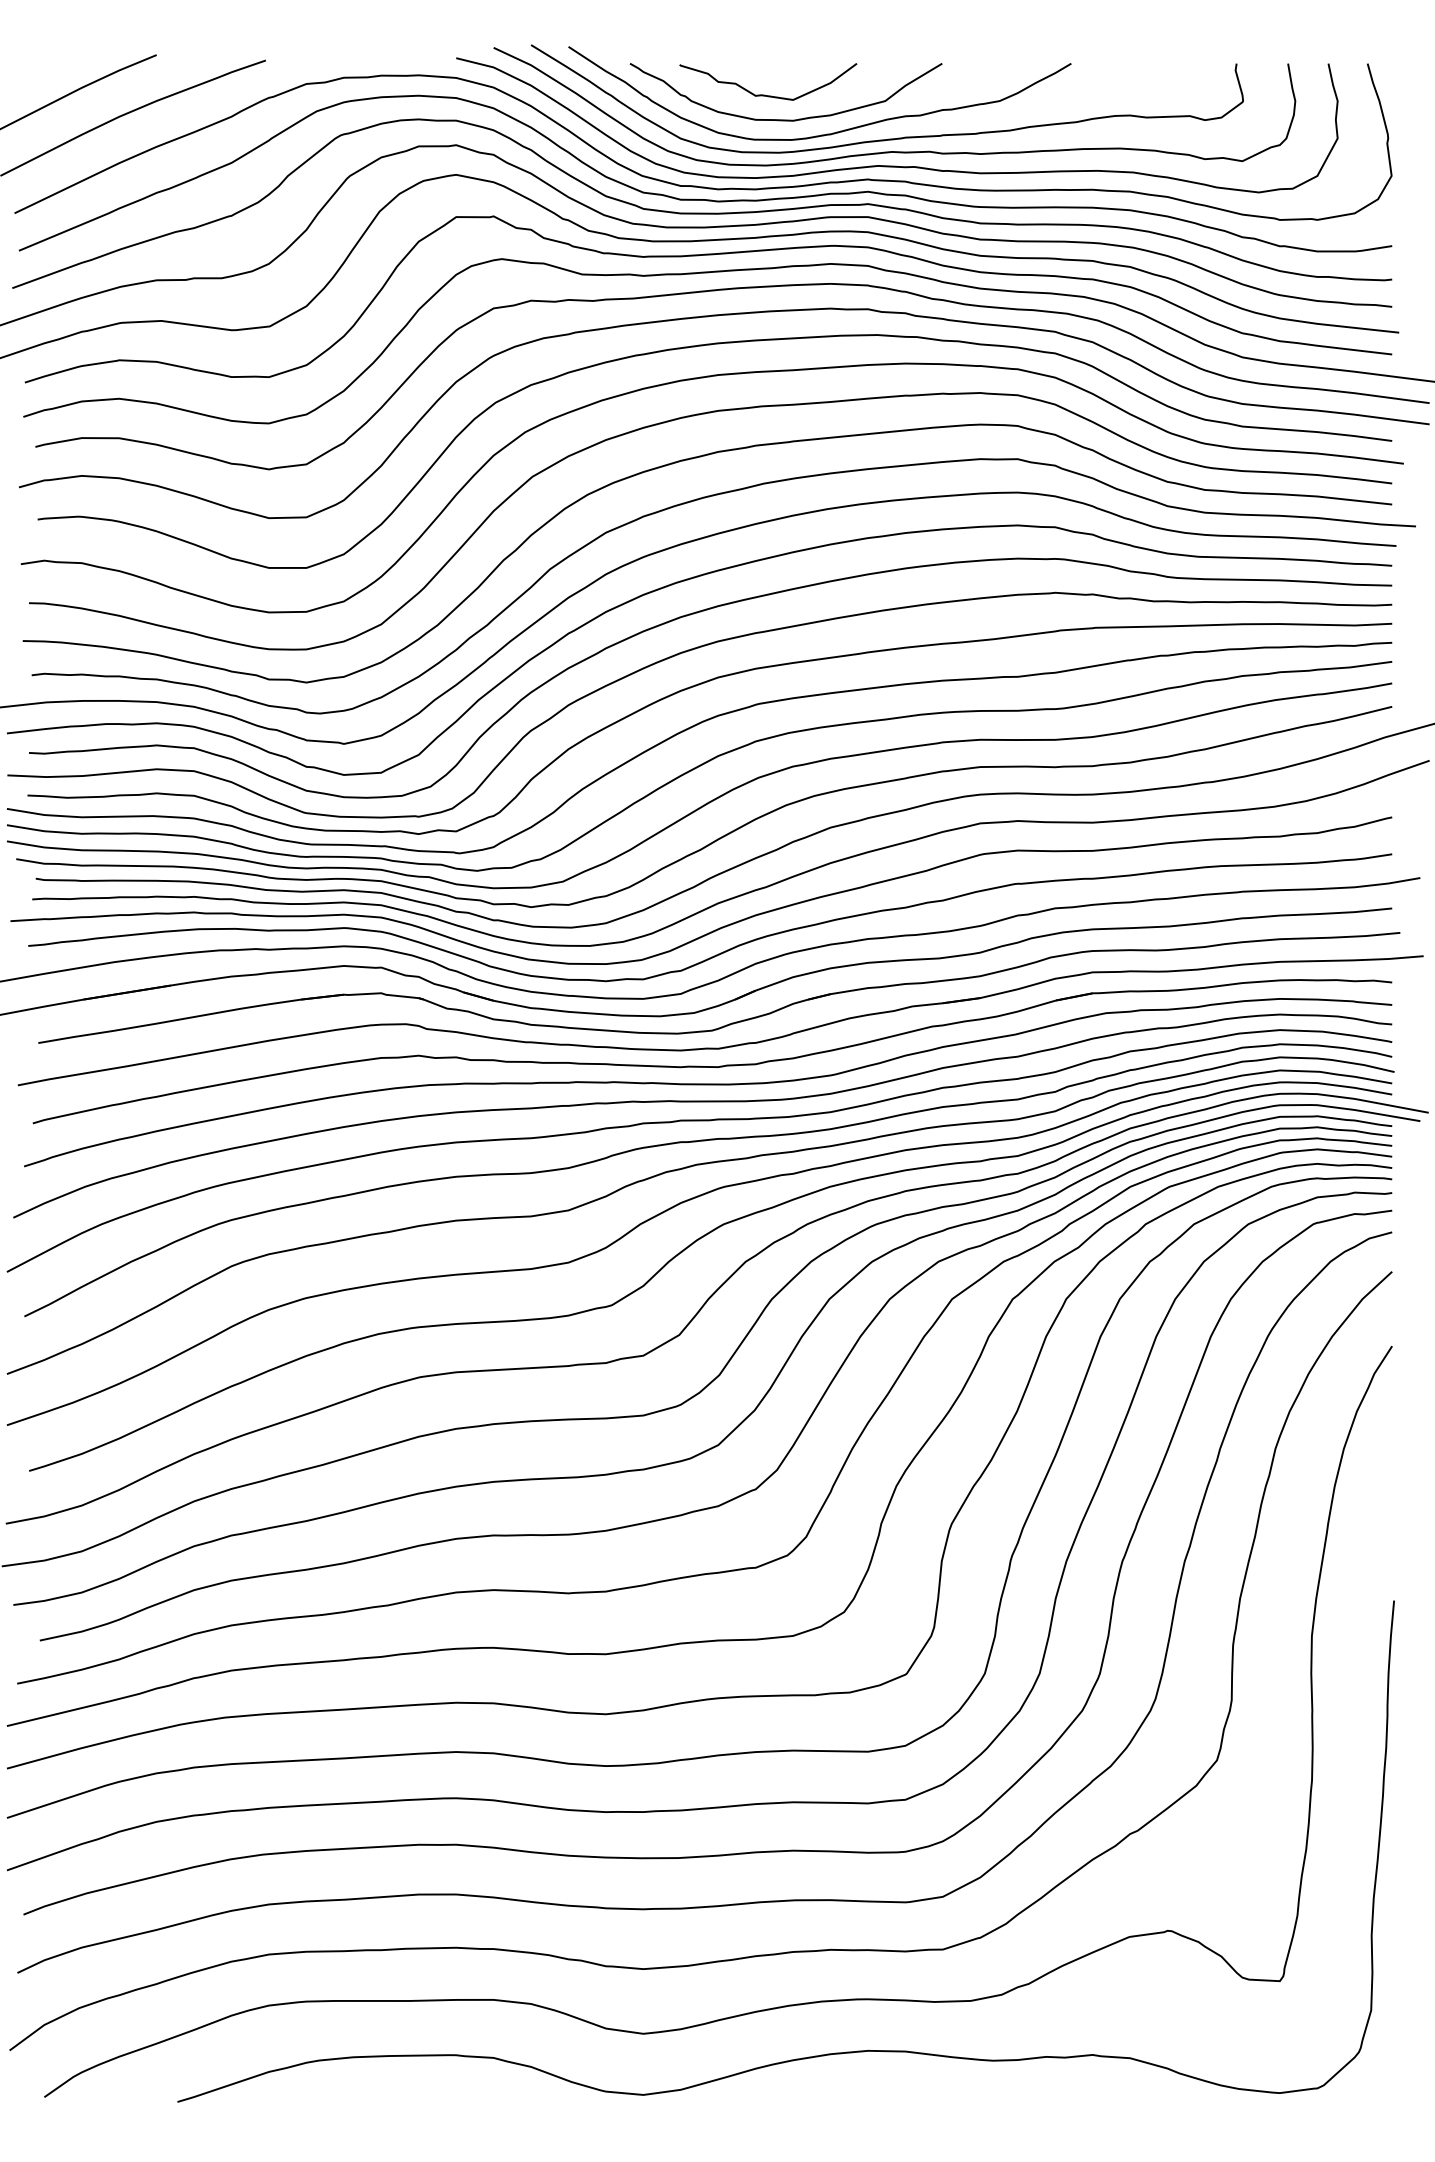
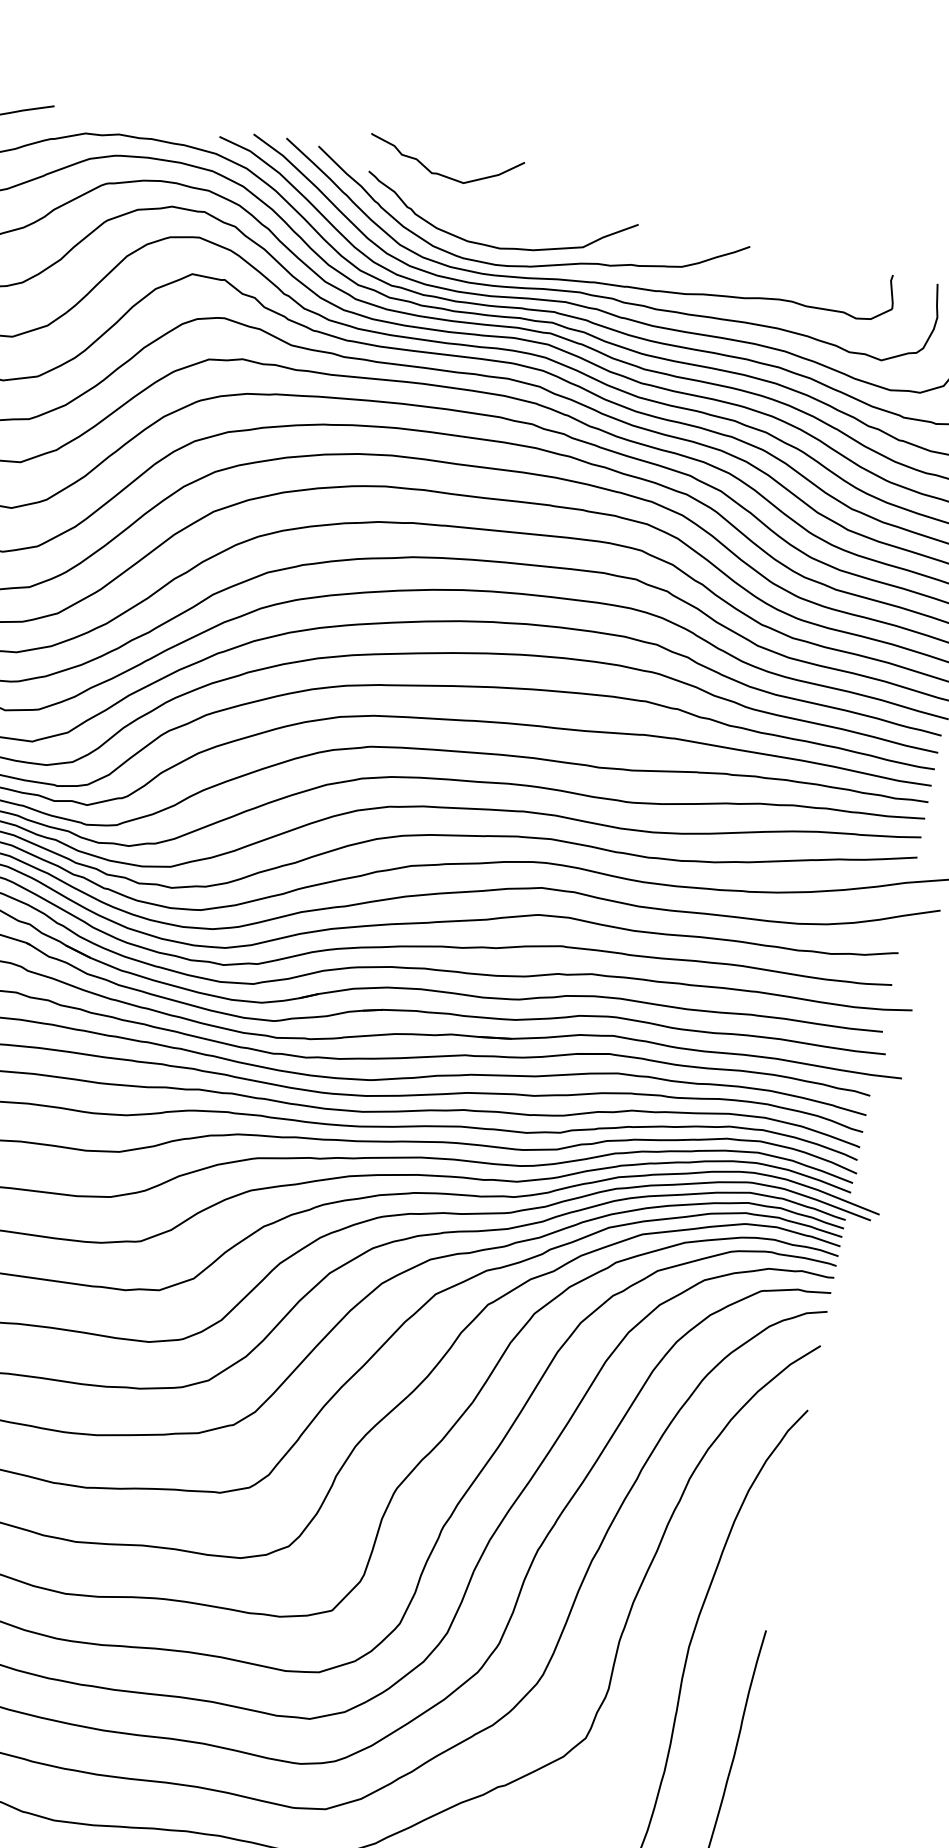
curve: (765, 94) -> (440, 173), moved

